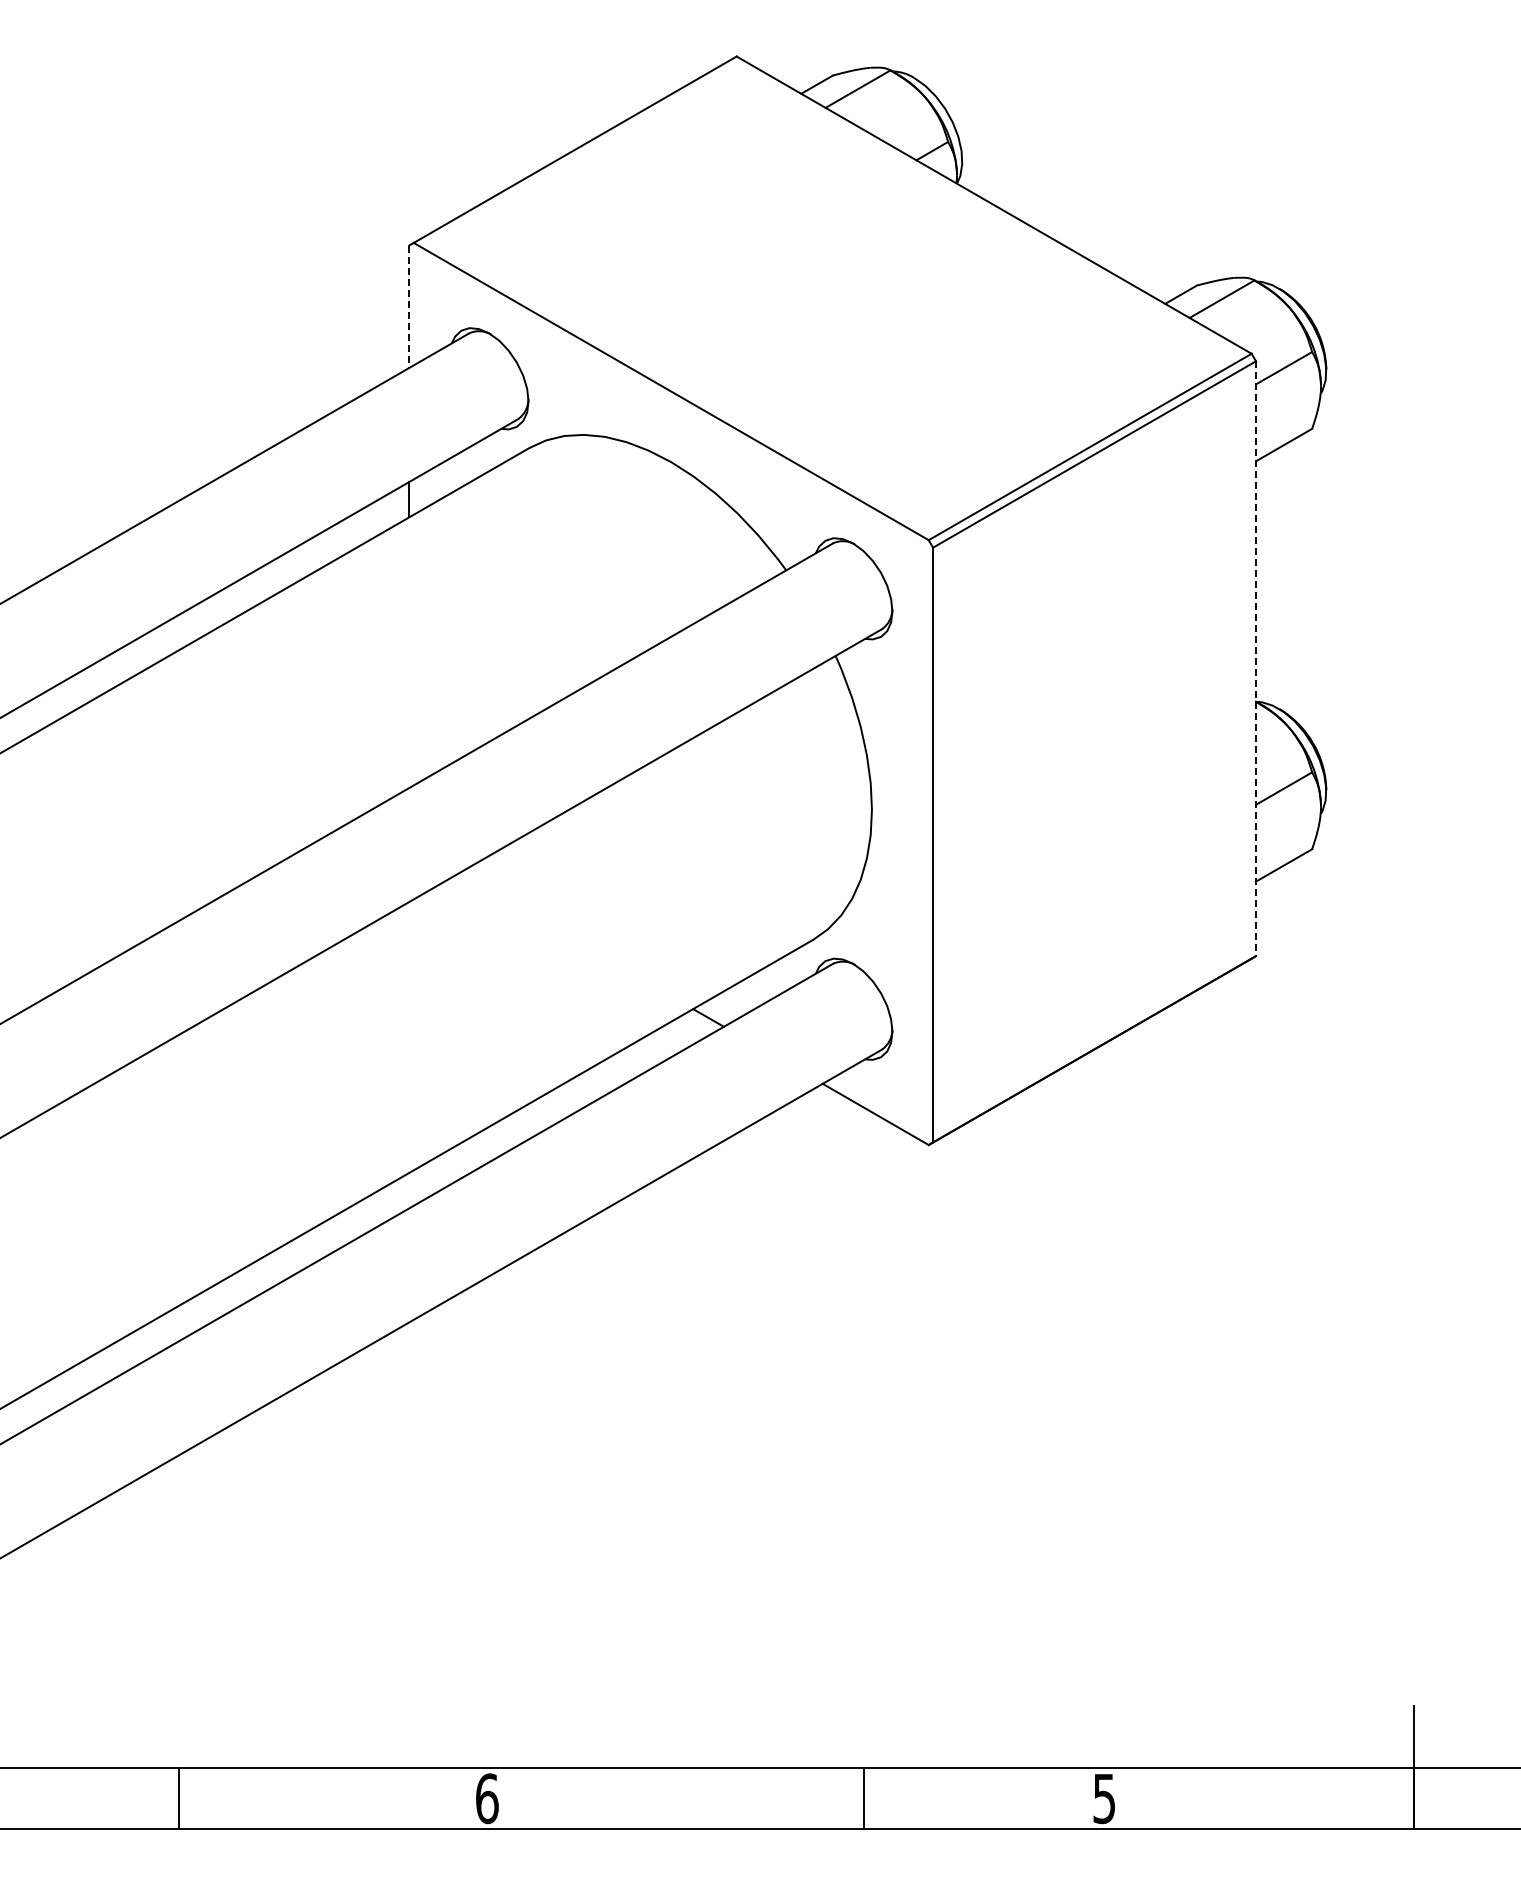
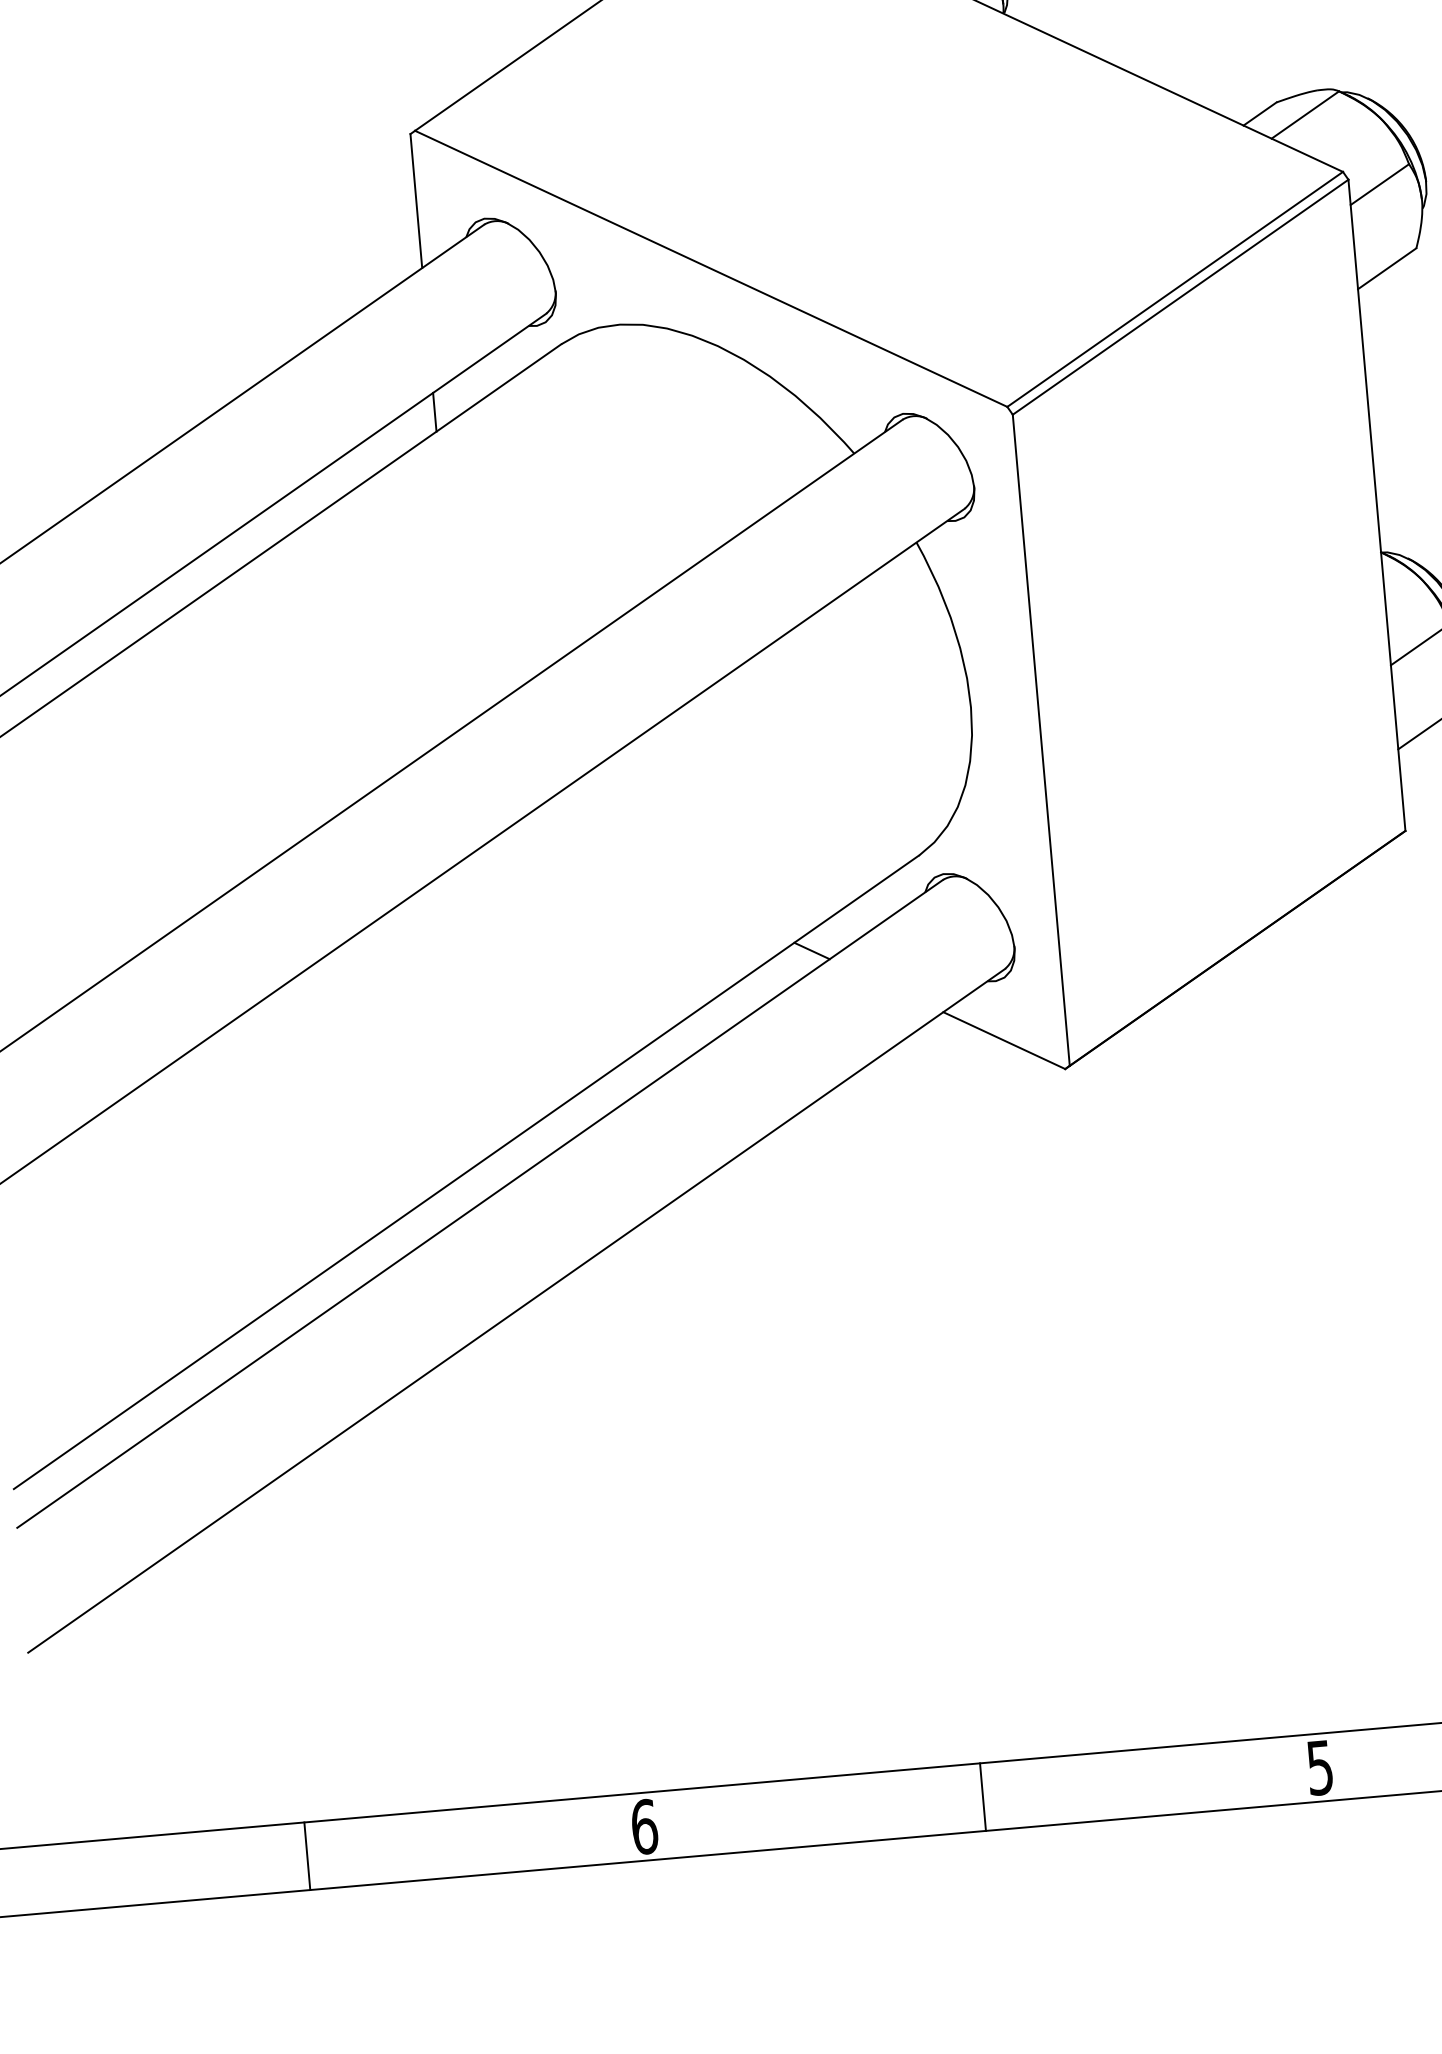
line: (409, 307) -> (416, 201), dashed -> solid
line: (1256, 659) -> (1377, 506), dashed -> solid
line: (864, 1798) -> (983, 1797), moved

